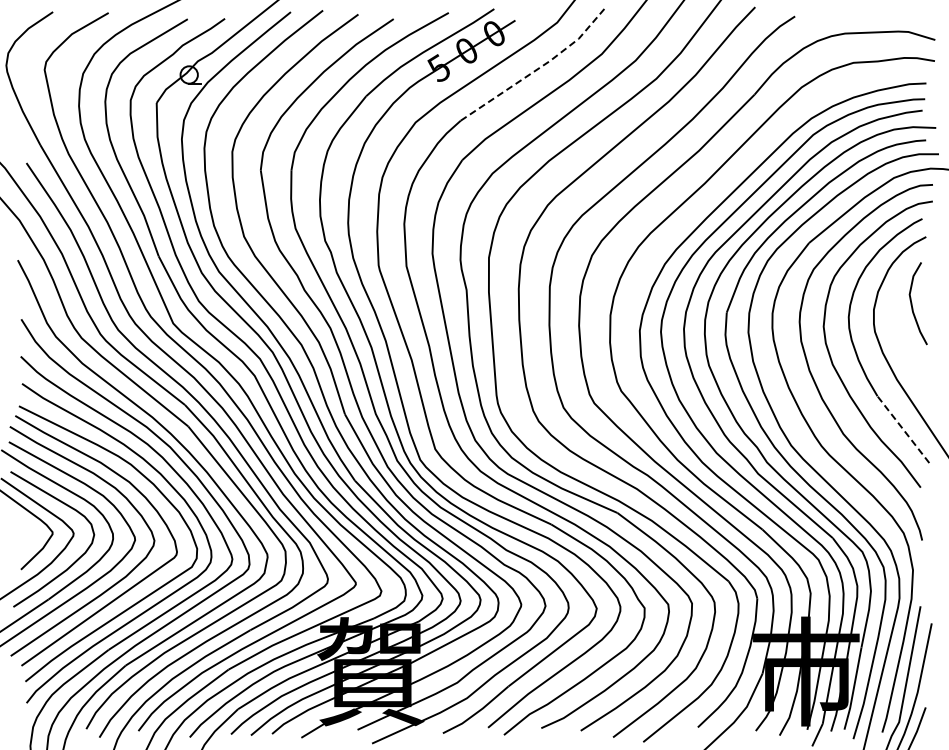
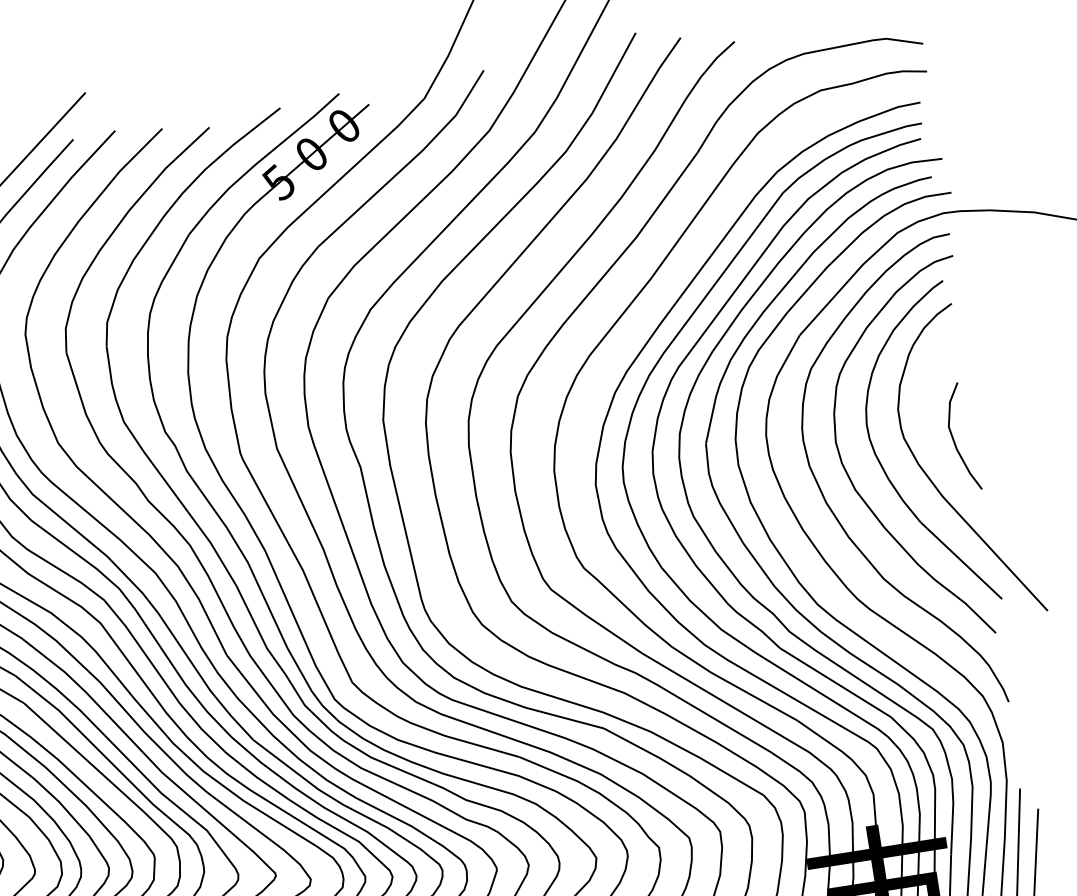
line: (538, 68) -> (409, 162), dashed -> solid
curve: (912, 303) -> (954, 438), moved
line: (903, 429) -> (961, 560), dashed -> solid

